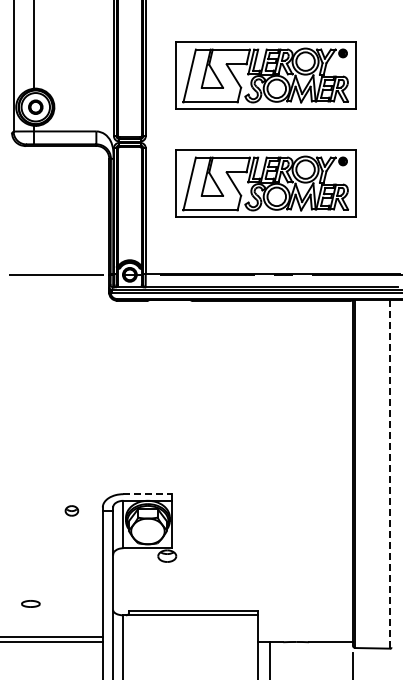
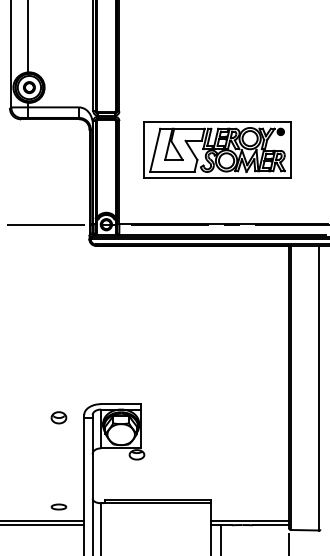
part: (265, 75) -> (217, 61), removed
line: (390, 475) -> (319, 388), dashed -> solid
line: (148, 494) -> (121, 404), dashed -> solid
part: (71, 510) -> (58, 417), size x1.43
part: (30, 603) -> (58, 506), moved
line: (304, 636) -> (249, 520), added

